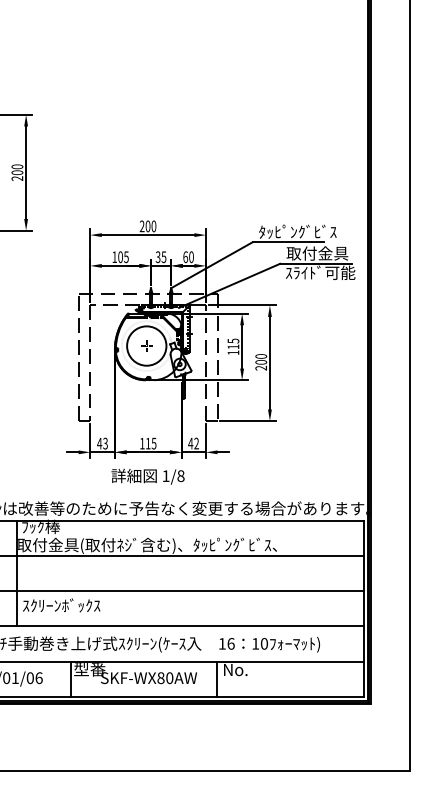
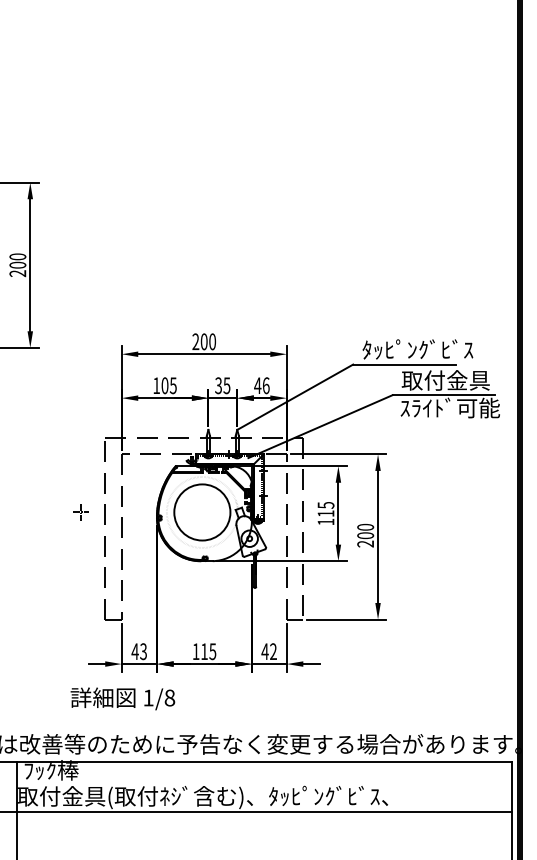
text: (188, 257) -> (261, 386), 60 -> 46
part: (146, 345) -> (80, 511), moved
text: (147, 476) -> (122, 698), moved

